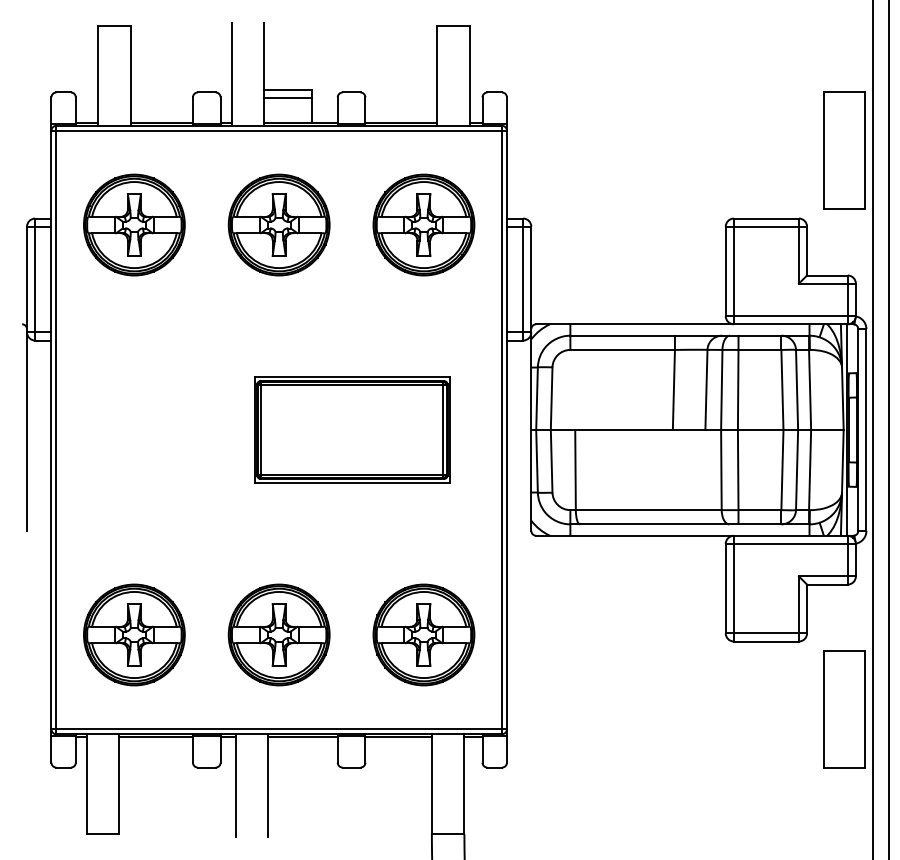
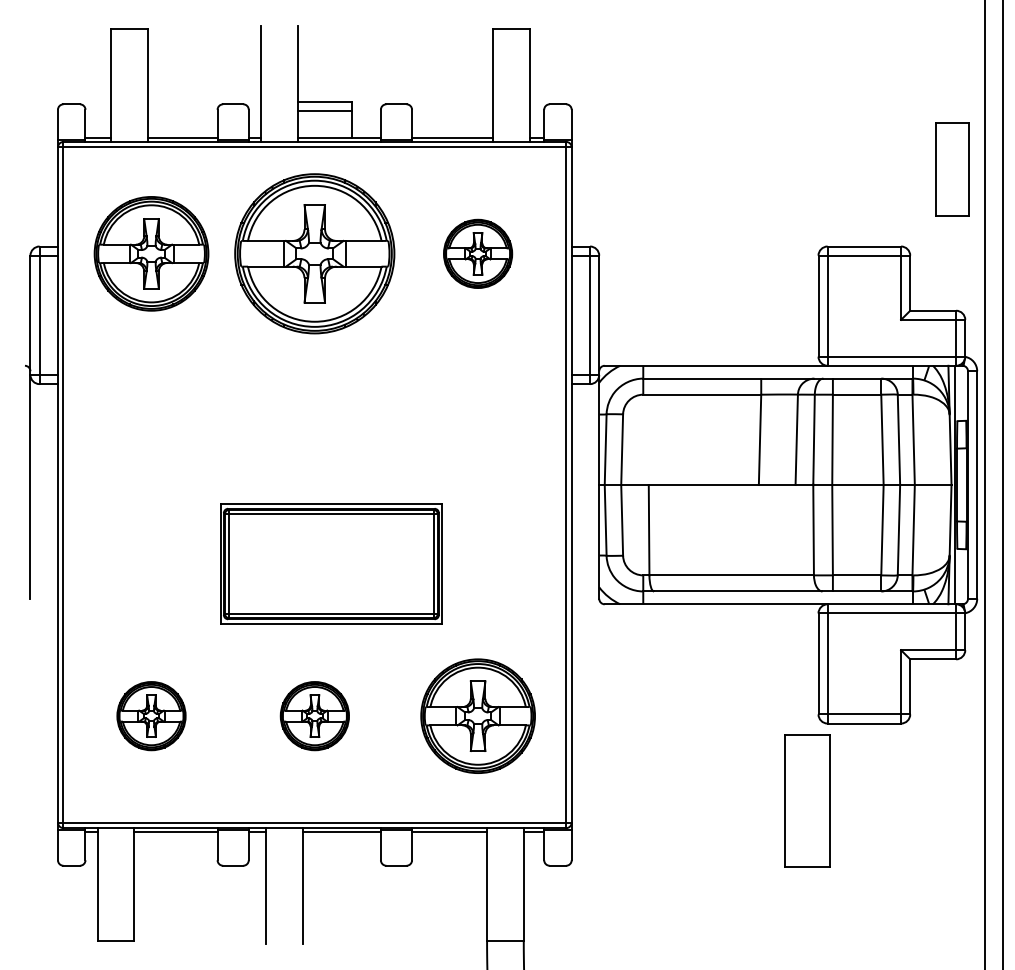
part: (844, 150) -> (952, 169), size x0.7
part: (278, 224) -> (314, 253), size x1.4
part: (423, 224) -> (477, 253), size x0.6
part: (352, 429) -> (331, 563), moved
part: (134, 634) -> (151, 715), size x0.6
part: (278, 634) -> (314, 715), size x0.6
part: (844, 709) -> (807, 800), moved

